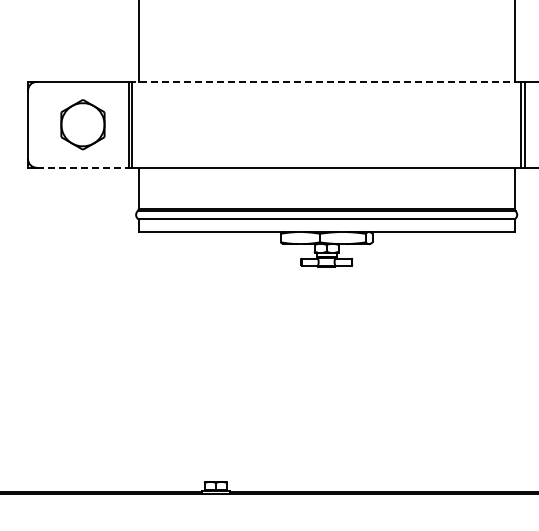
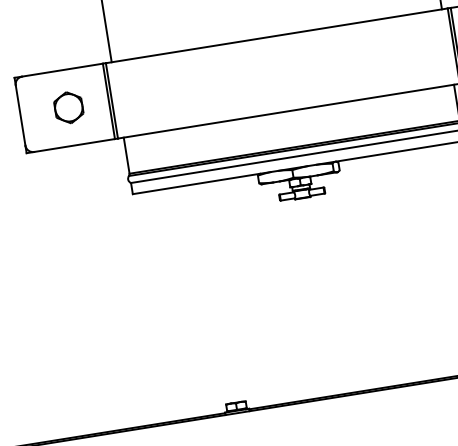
line: (326, 81) -> (276, 35), dashed -> solid
part: (82, 124) -> (68, 107), size x0.71
line: (82, 167) -> (74, 145), dashed -> solid

